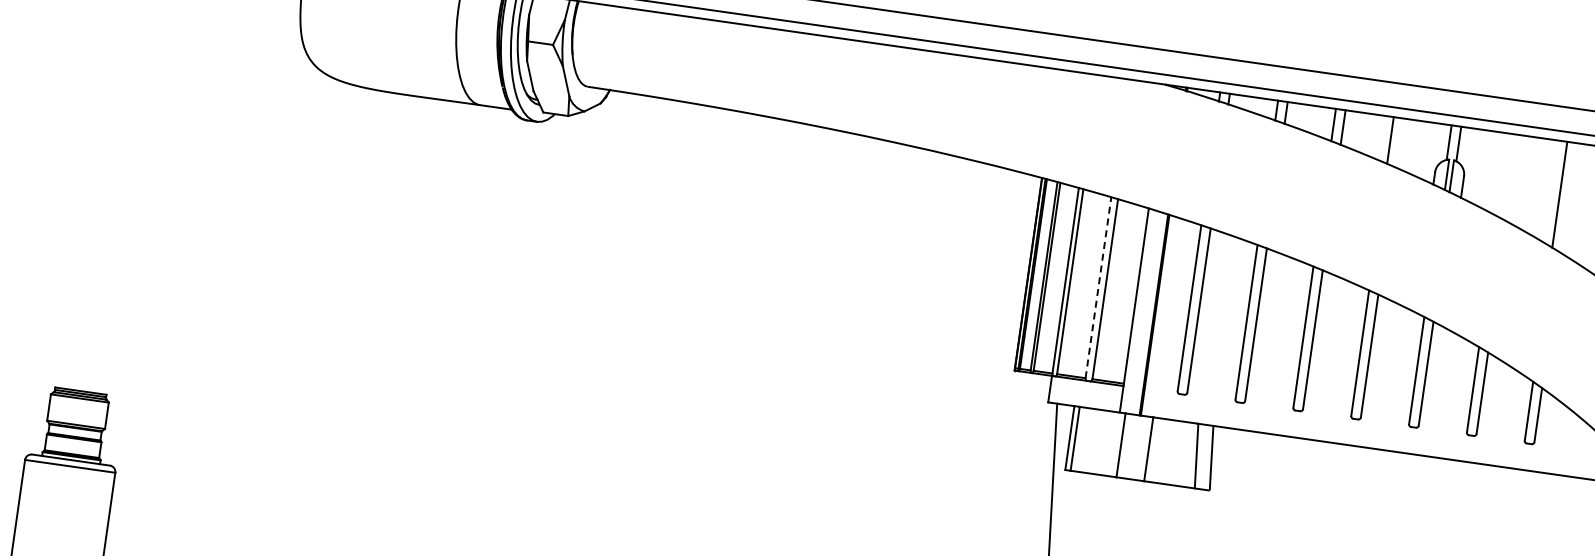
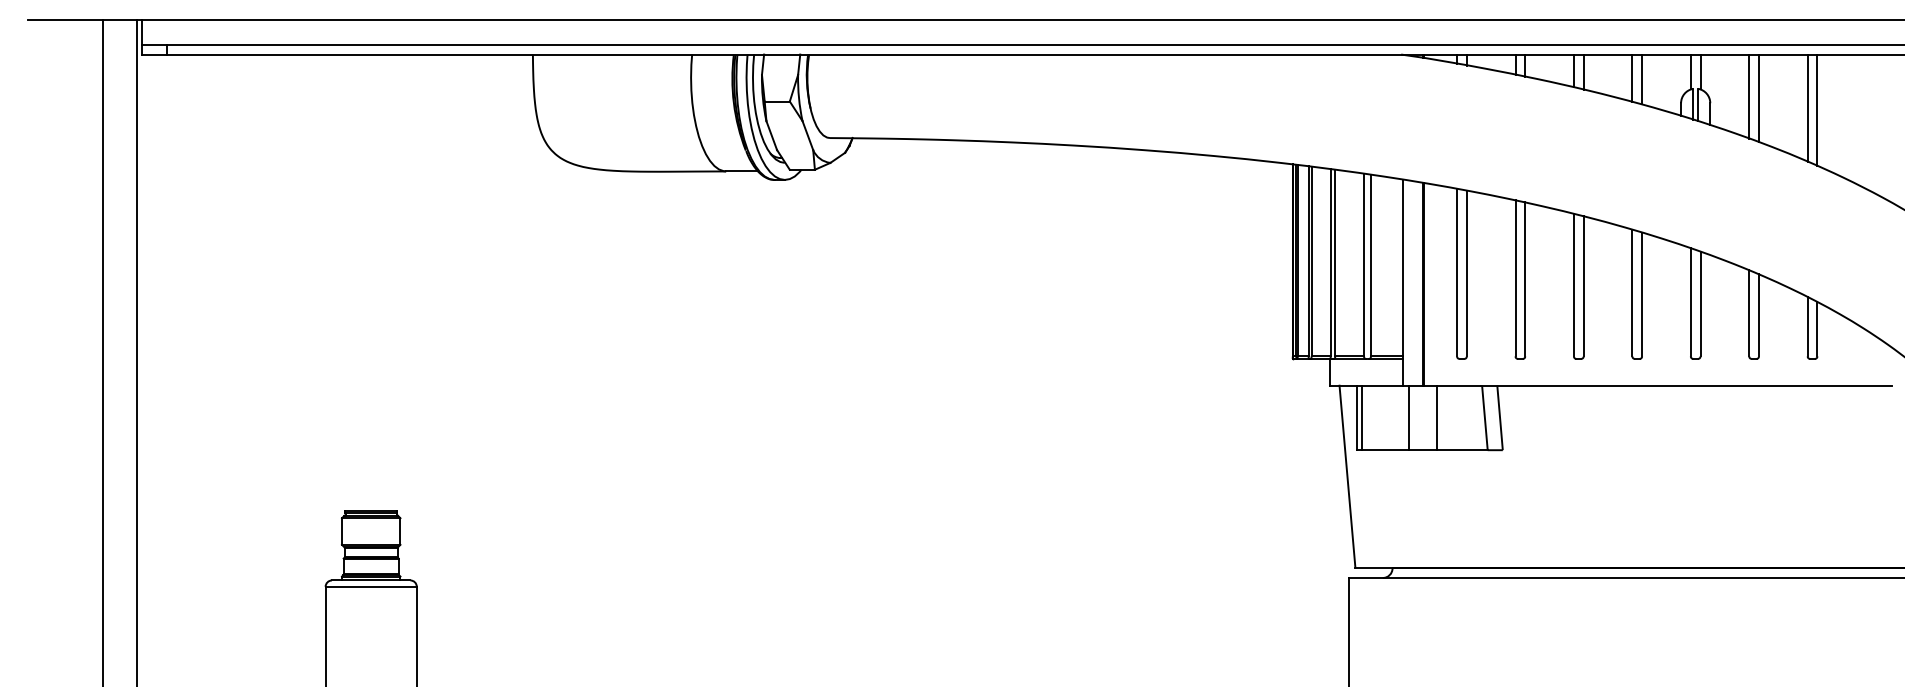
line: (1400, 143) -> (1642, 79), added
line: (1503, 175) -> (1749, 96), added
line: (1512, 178) -> (1758, 98), added
line: (1569, 197) -> (1817, 109), added
line: (1099, 287) -> (1364, 264), dashed -> solid

